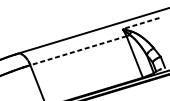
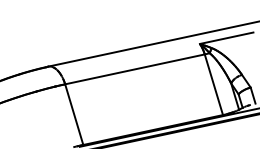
line: (140, 23) -> (226, 38), dashed -> solid
line: (78, 50) -> (134, 69), dashed -> solid

